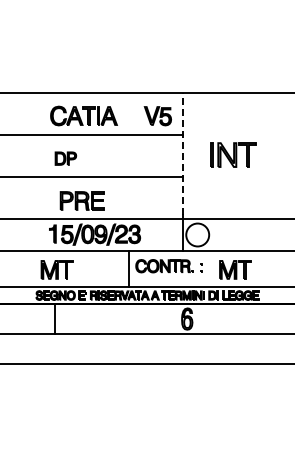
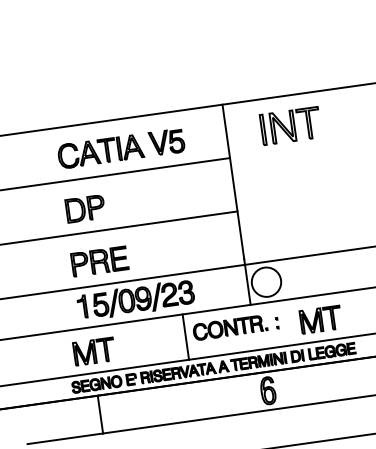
part: (157, 116) -> (166, 142), moved
line: (183, 153) -> (233, 181), dashed -> solid
part: (233, 154) -> (290, 125), moved
part: (65, 158) -> (84, 208), size x1.43
part: (81, 200) -> (98, 261), moved

